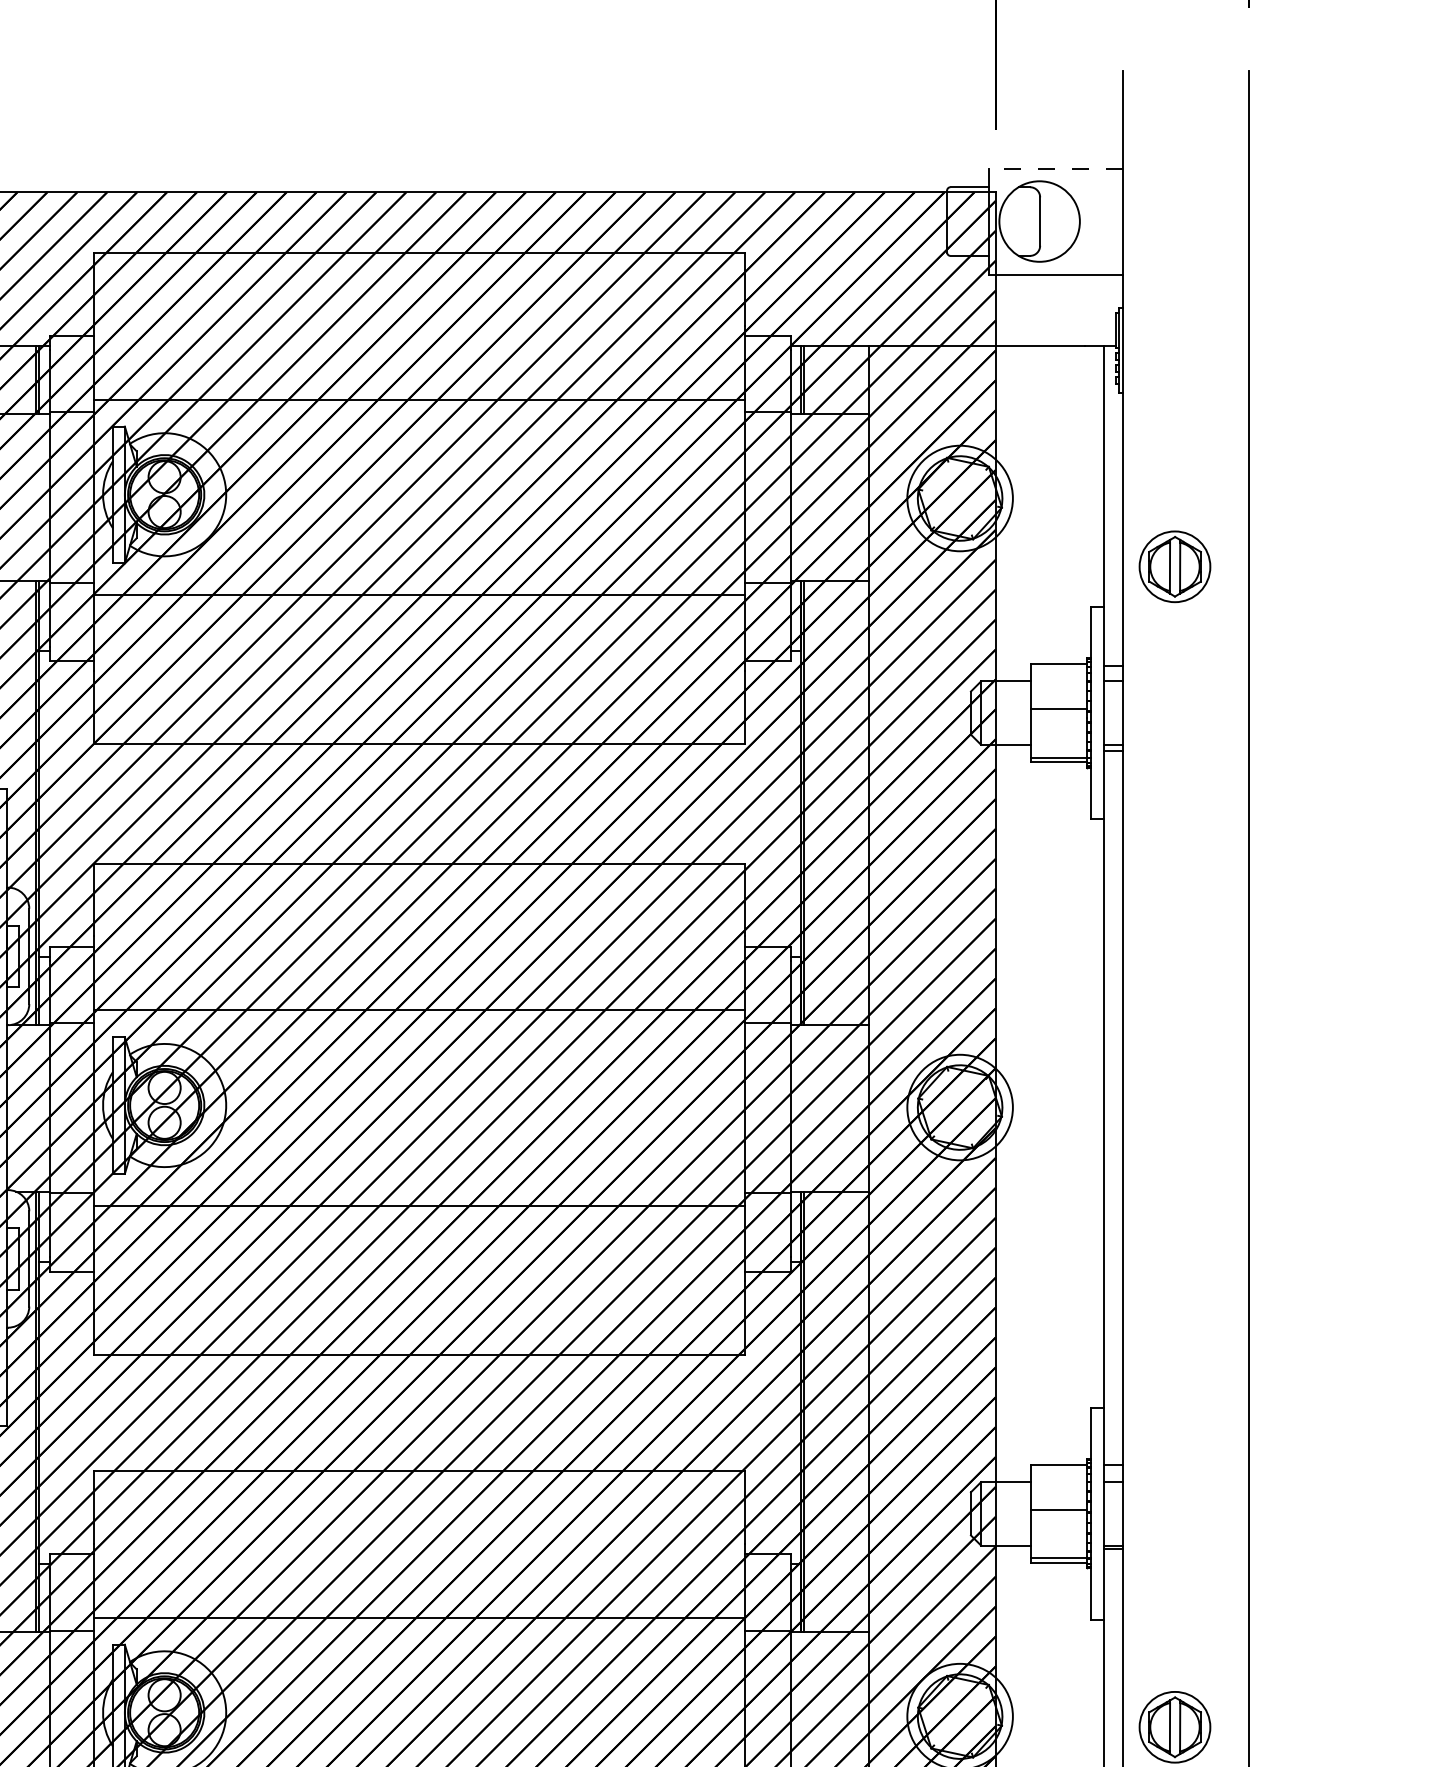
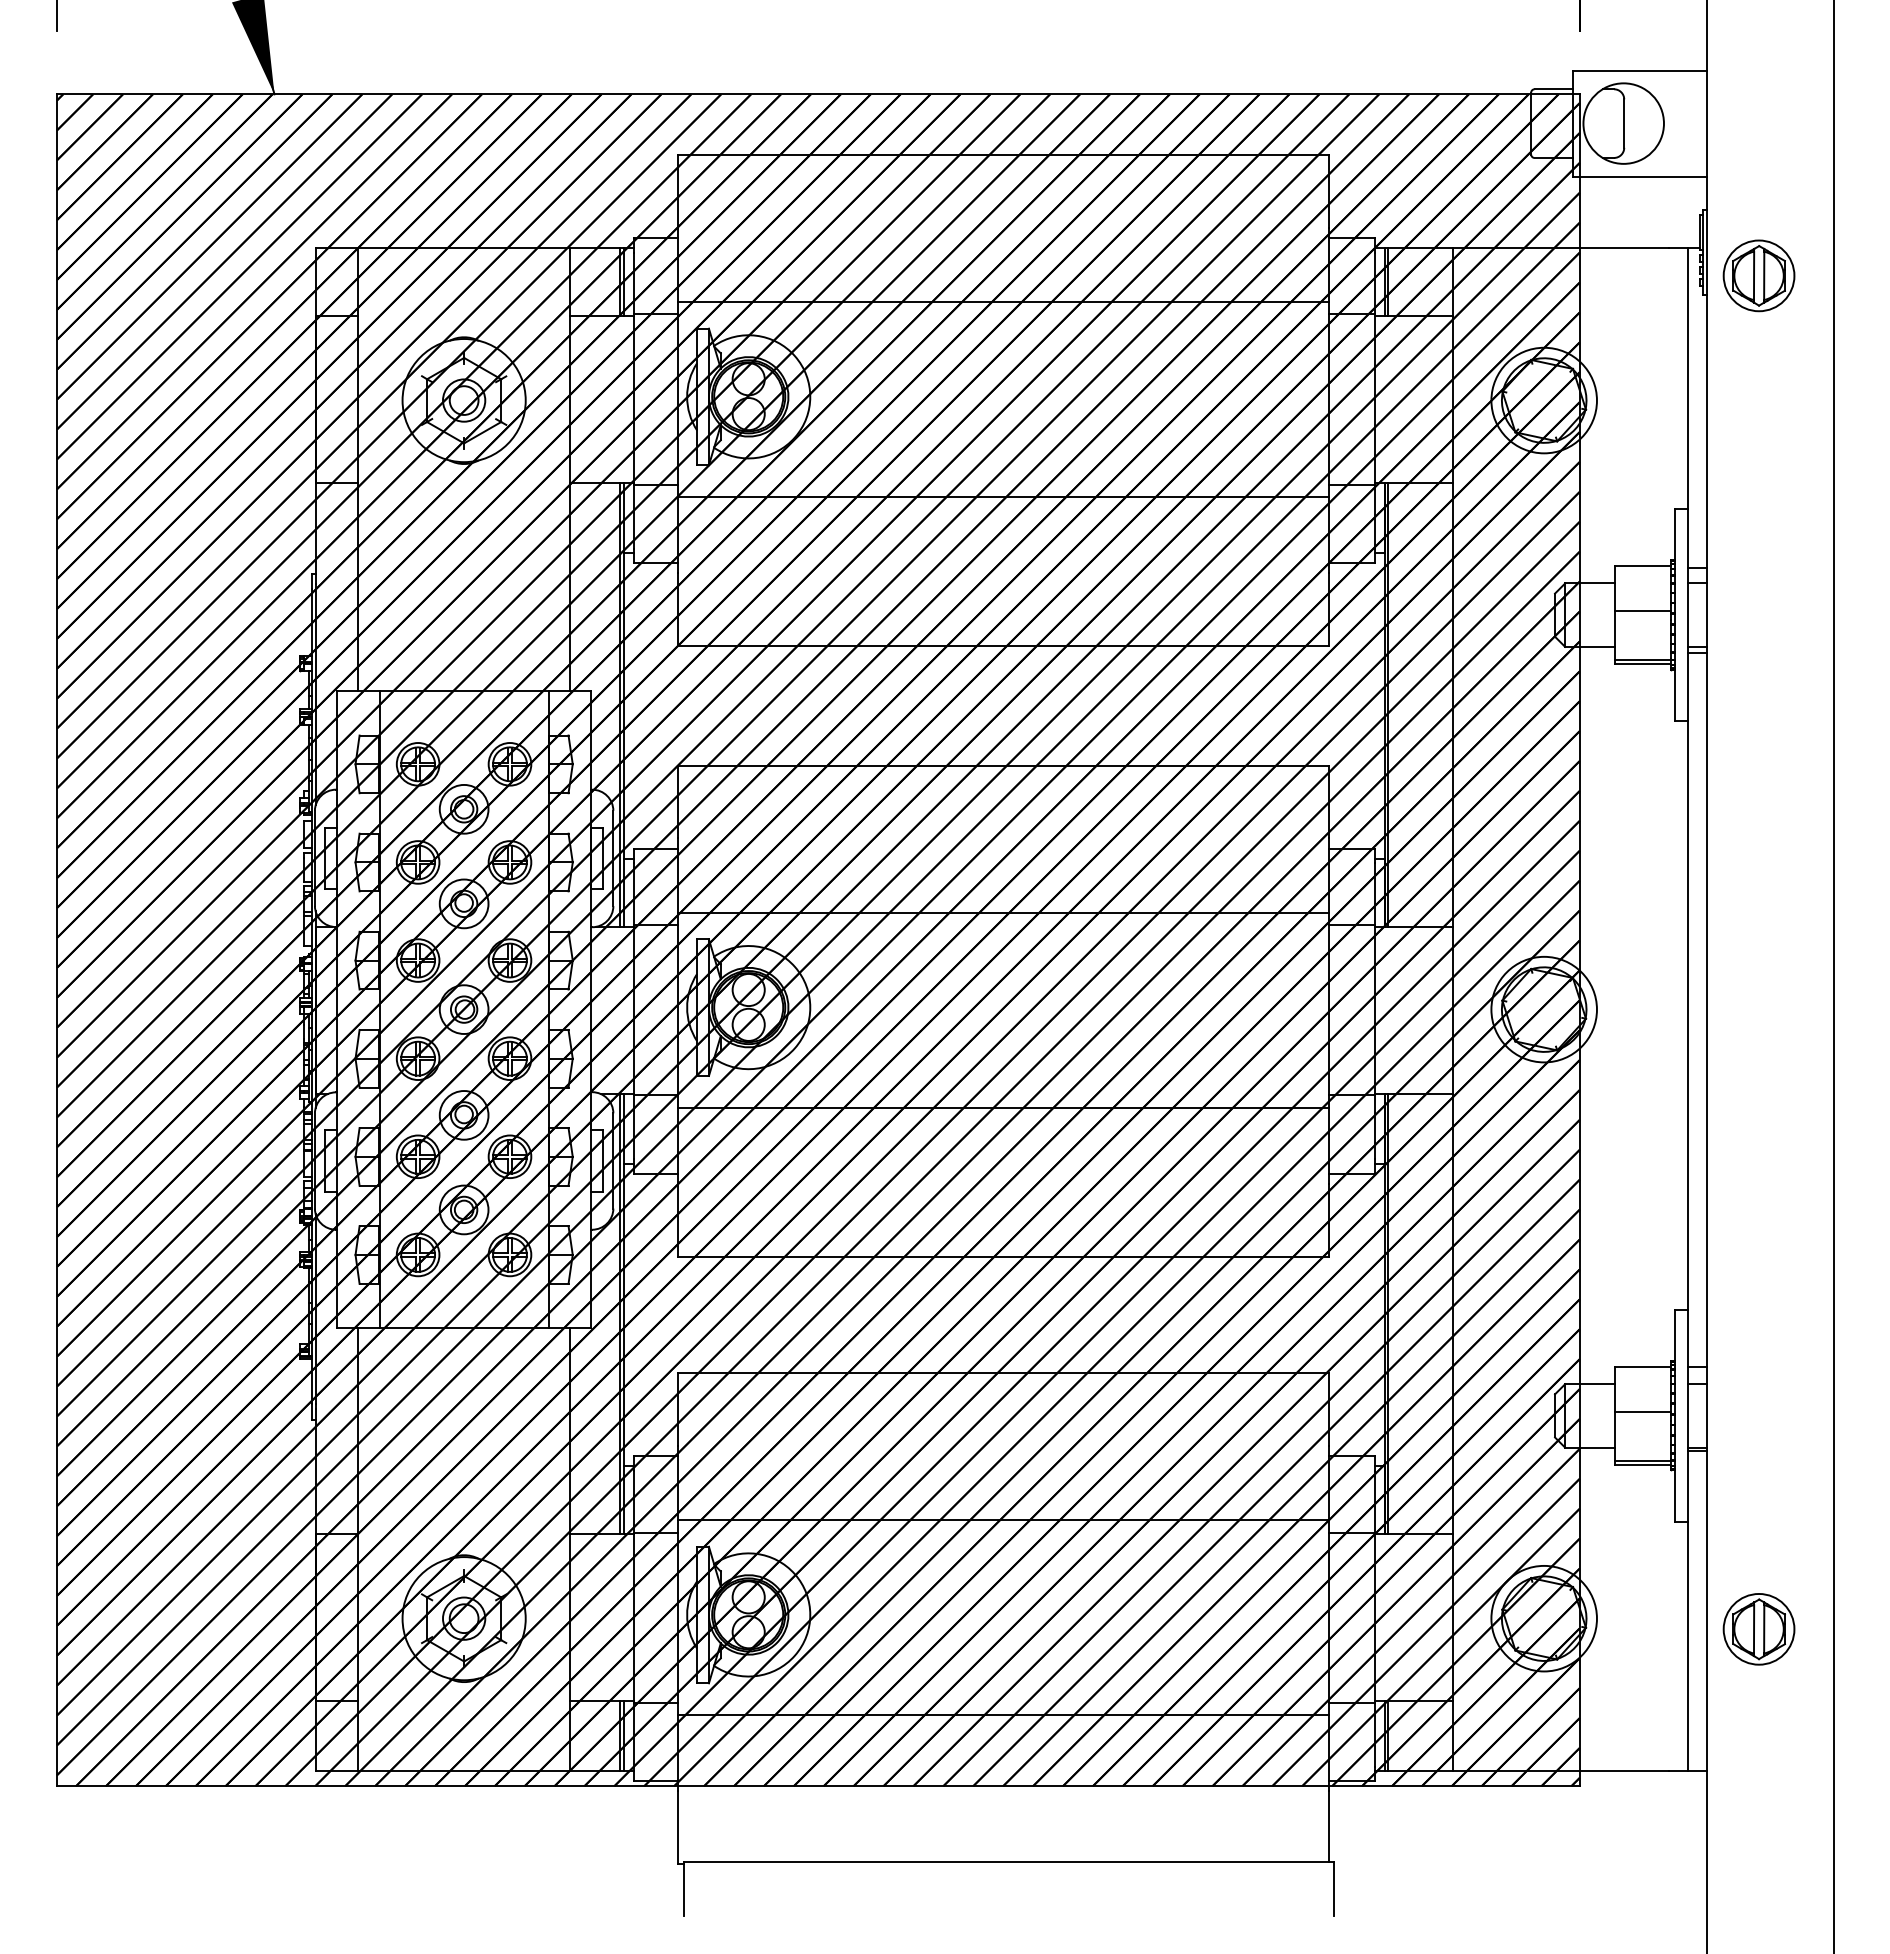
line: (1056, 168) -> (1640, 70), dashed -> solid
part: (1174, 566) -> (1758, 275), moved

